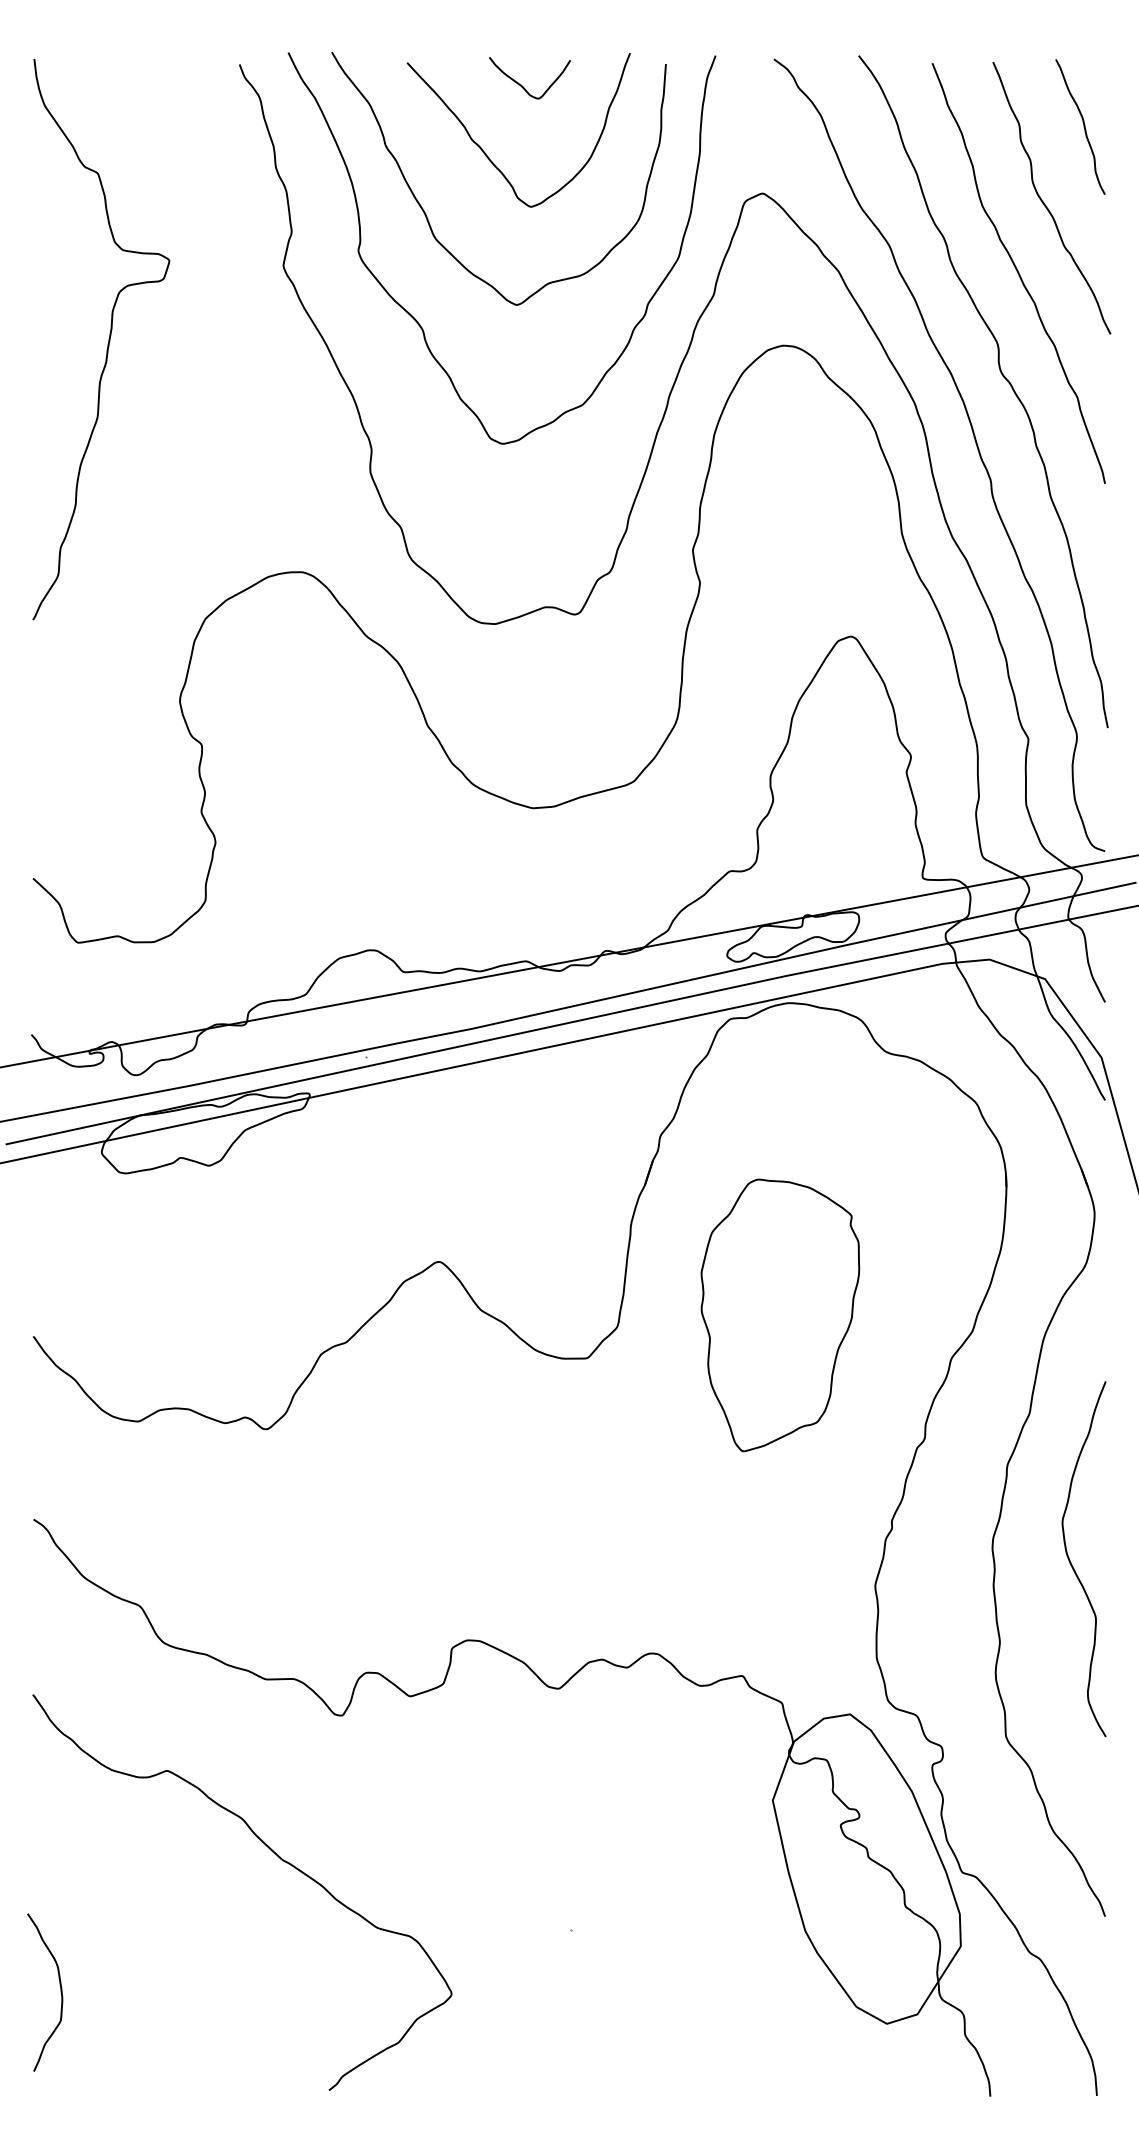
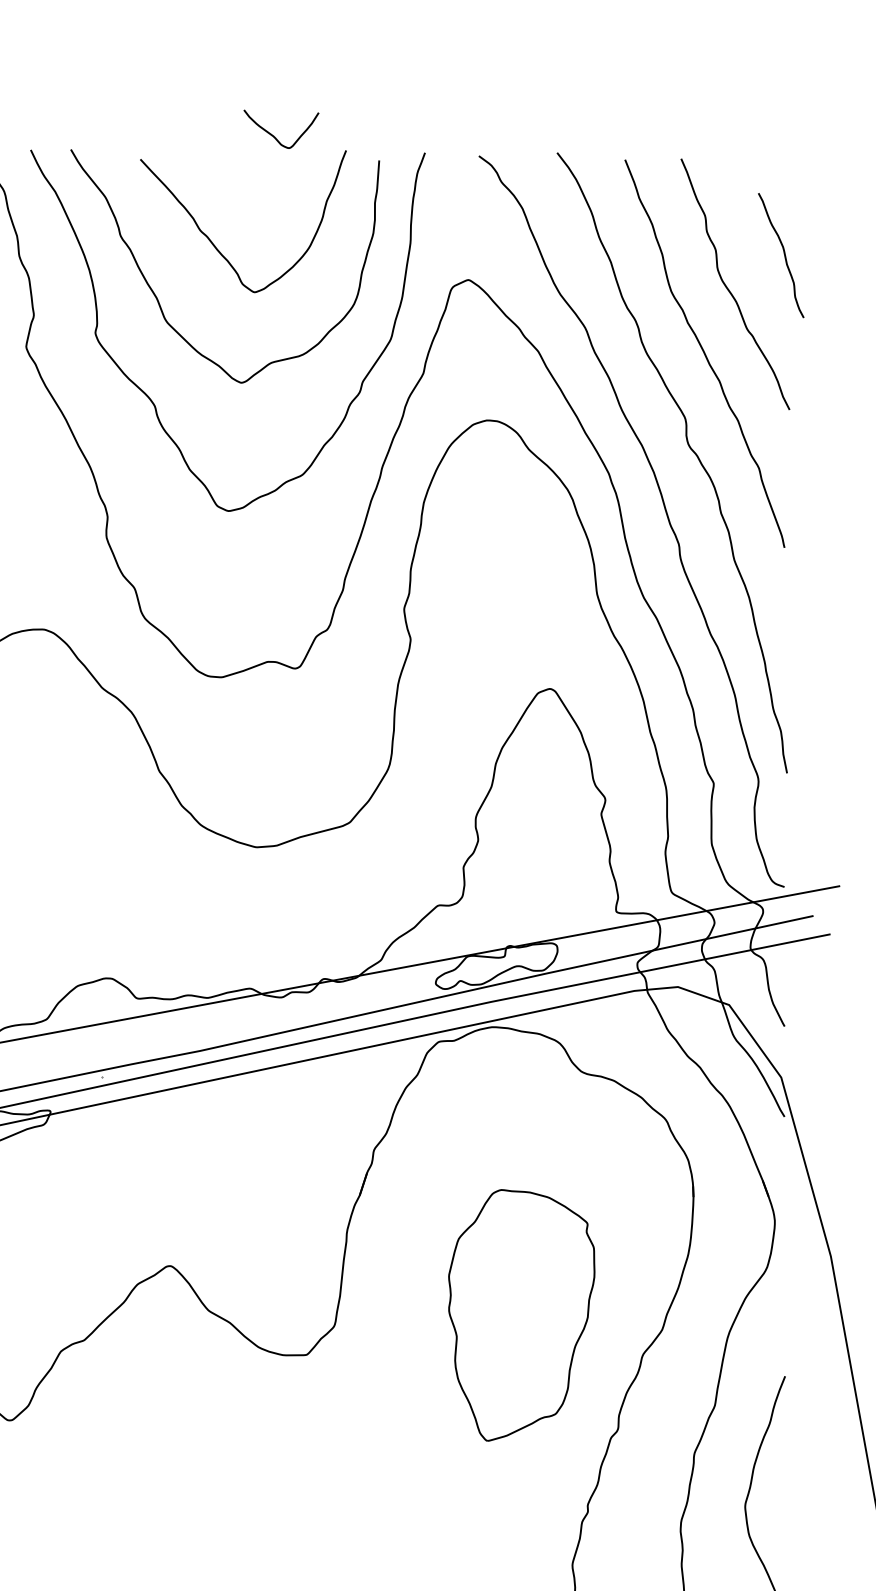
curve: (522, 85) -> (274, 136), moved
curve: (1083, 126) -> (783, 255), moved
part: (780, 1315) -> (521, 1315), moved

